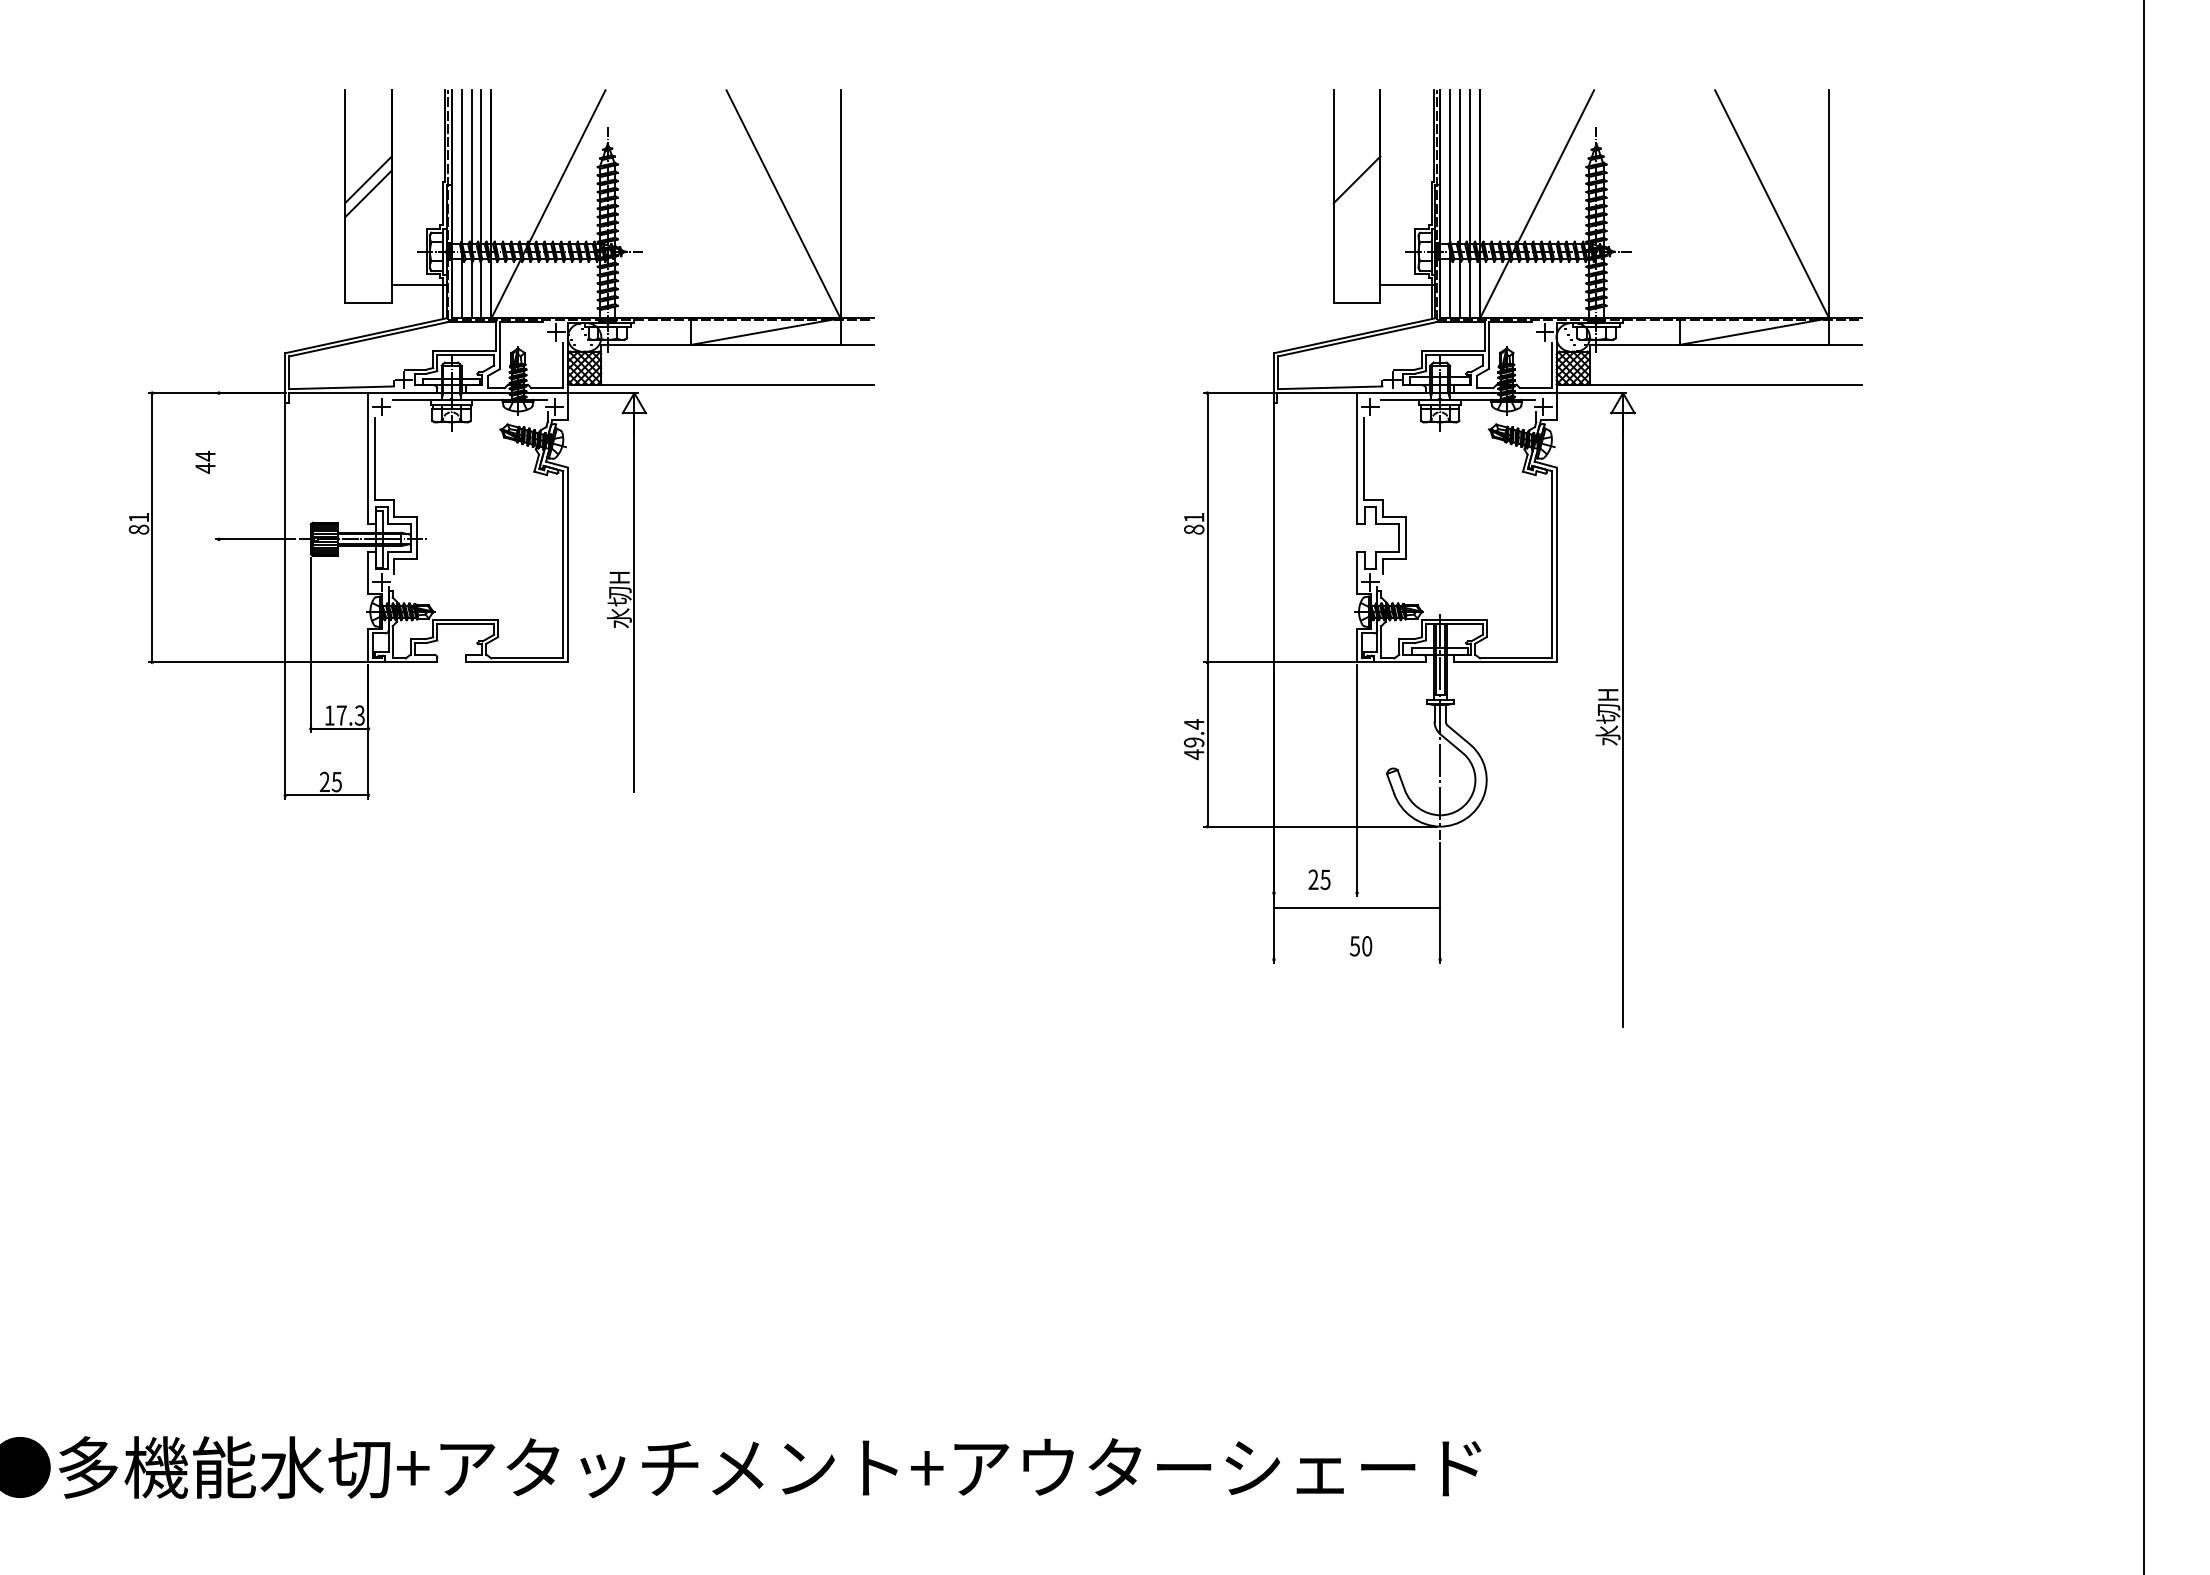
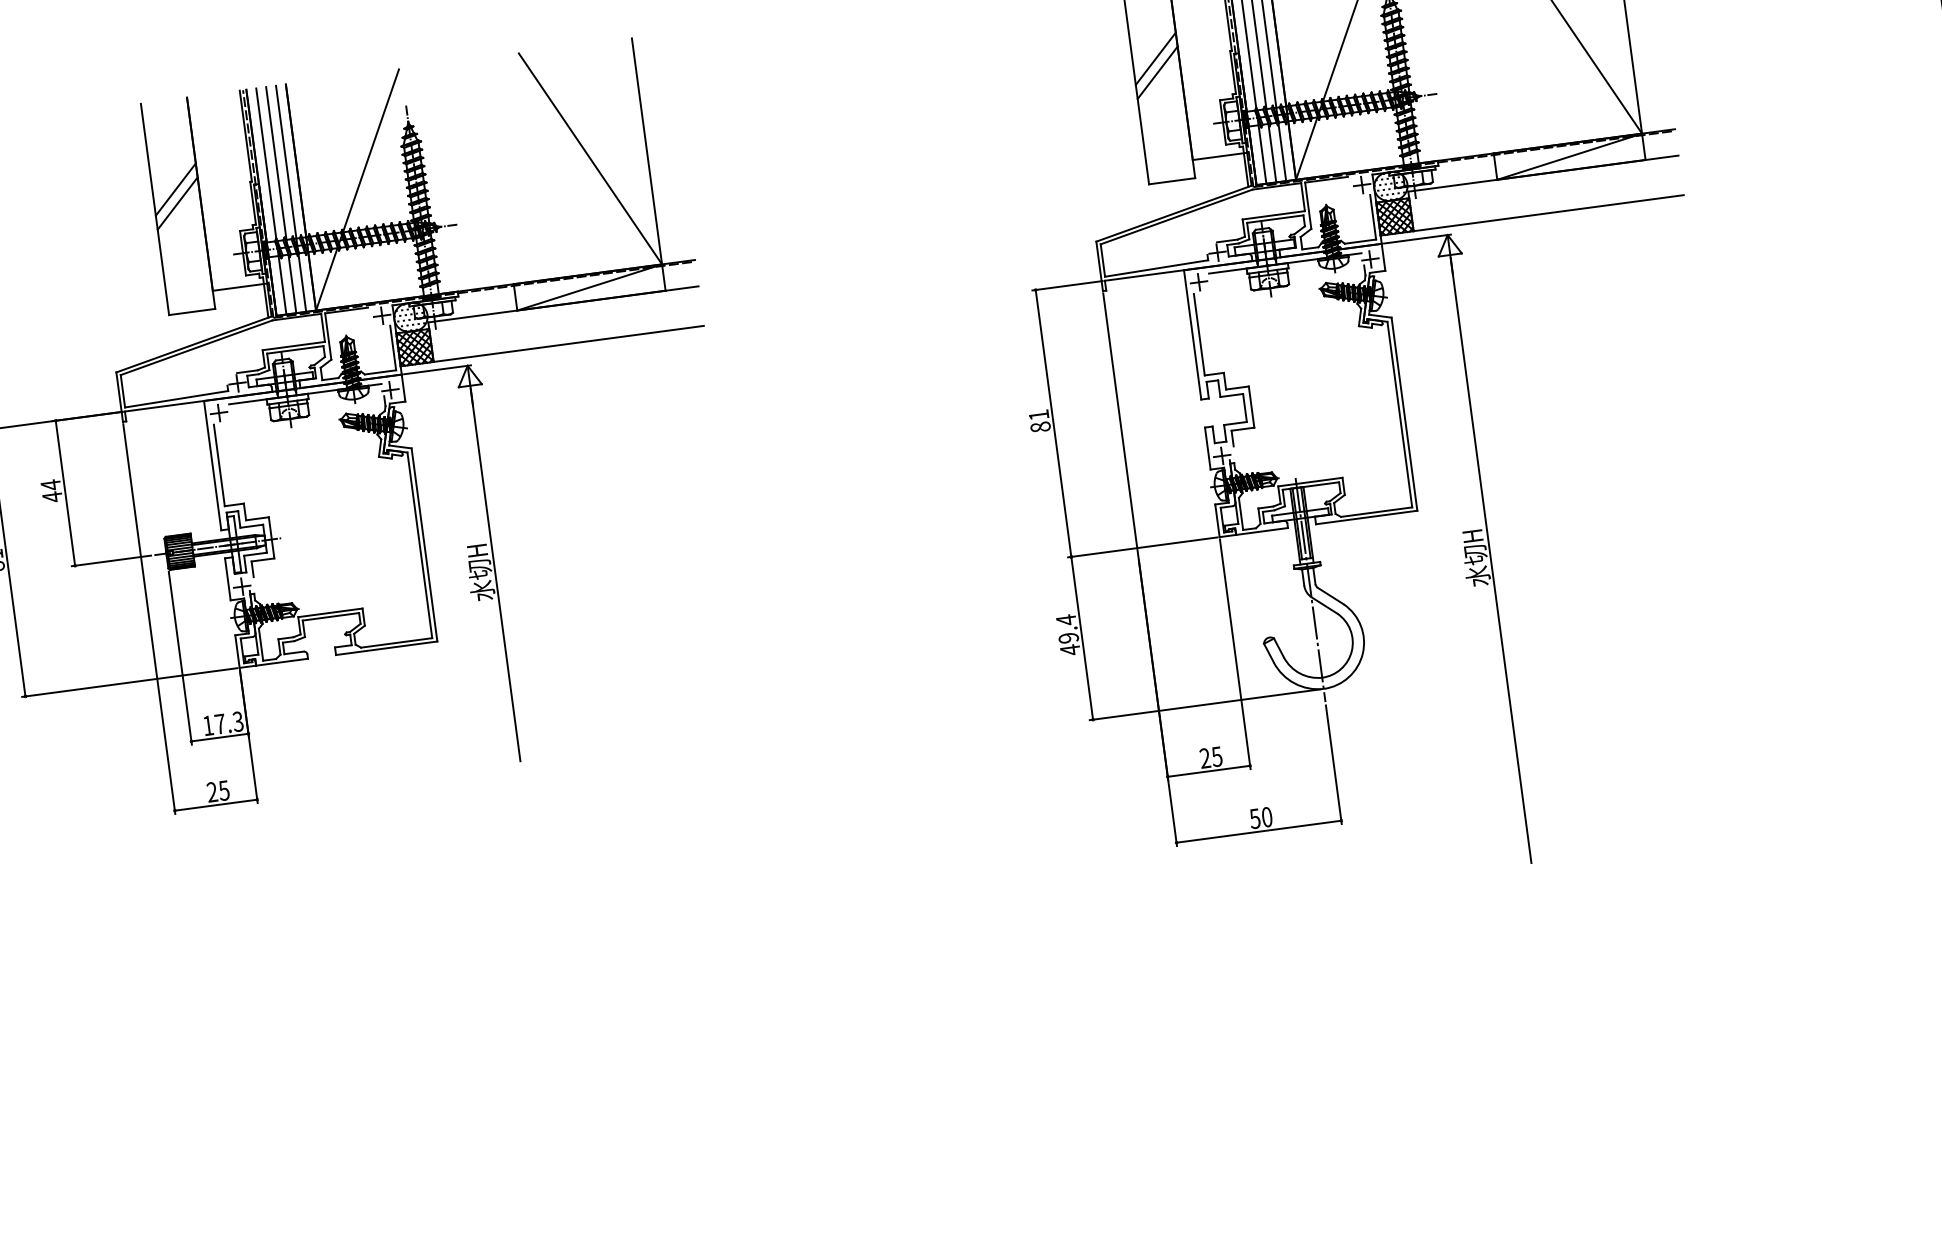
line: (1356, 193) -> (1157, 72), added
line: (218, 466) -> (65, 493), added
line: (1315, 893) -> (1208, 771), added
line: (1356, 907) -> (1258, 831), moved

